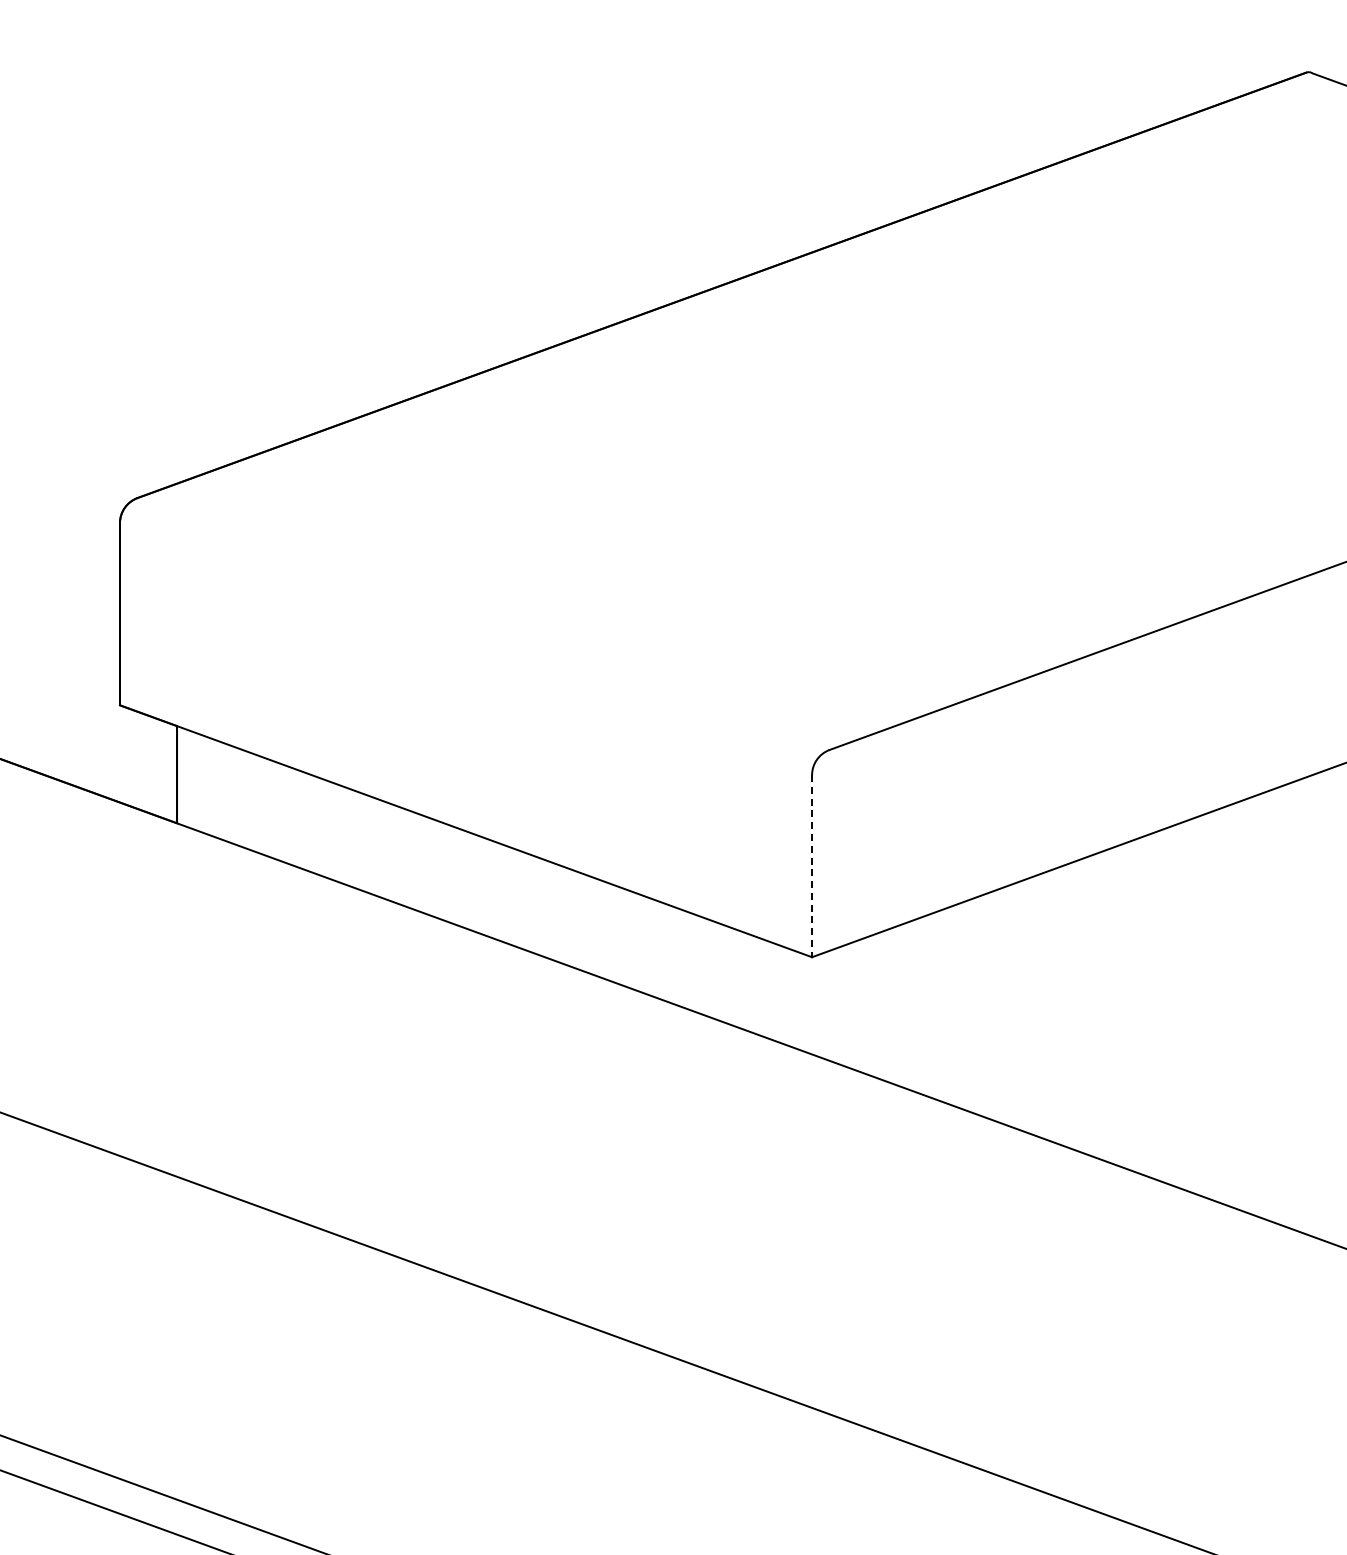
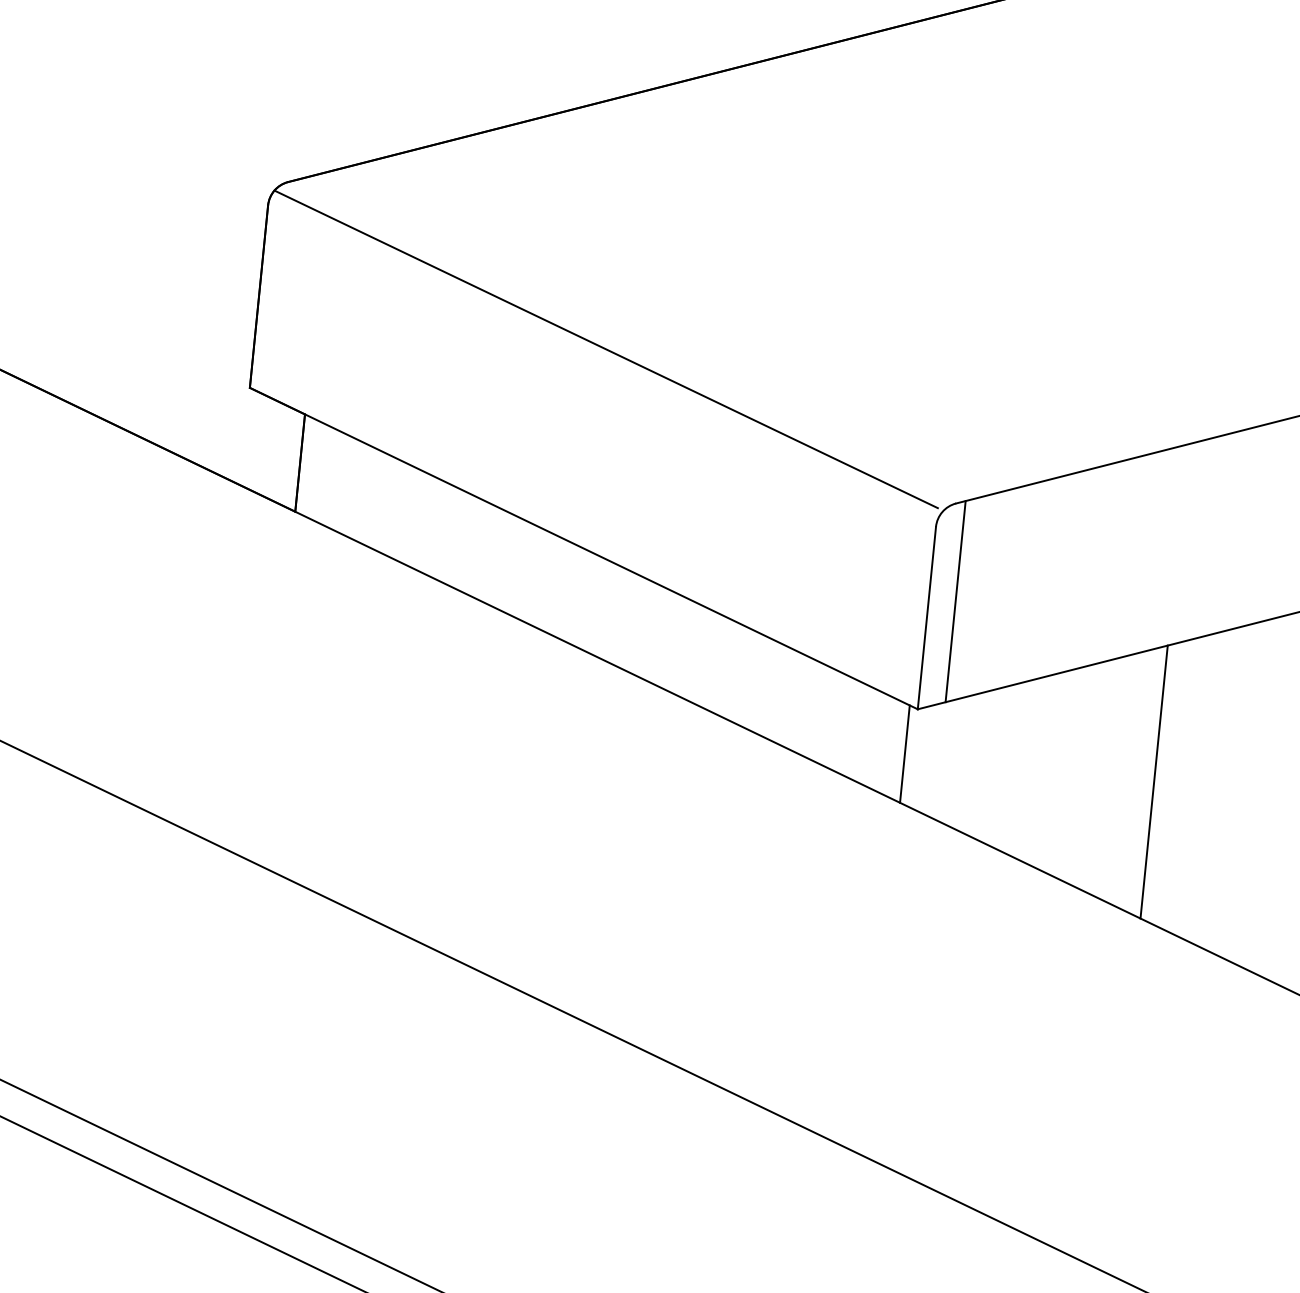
line: (468, 631) -> (606, 348), added
line: (838, 846) -> (955, 601), added
line: (812, 866) -> (927, 618), dashed -> solid
line: (803, 1002) -> (904, 753), added
line: (1052, 1005) -> (1153, 781), added

